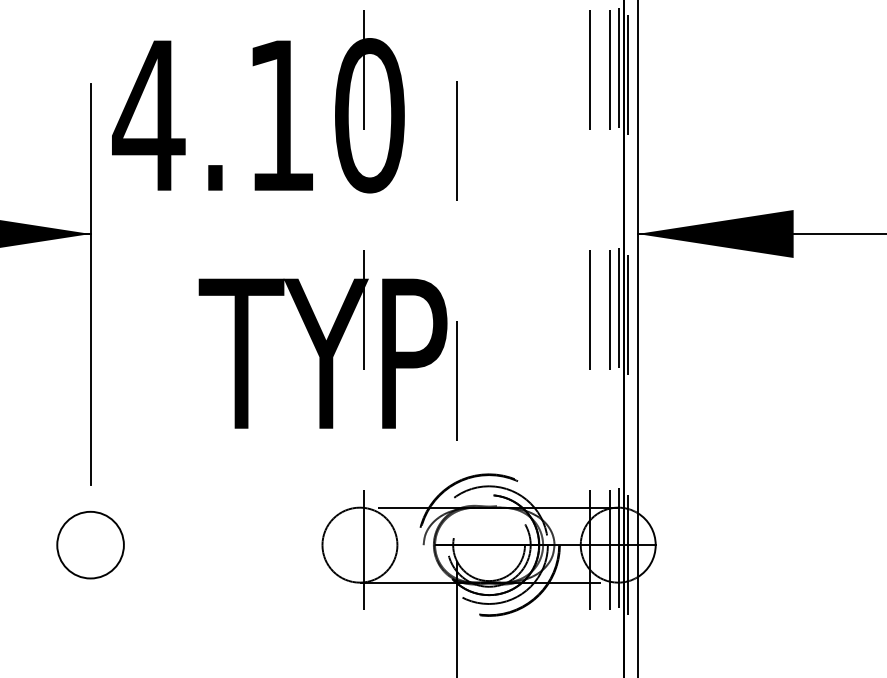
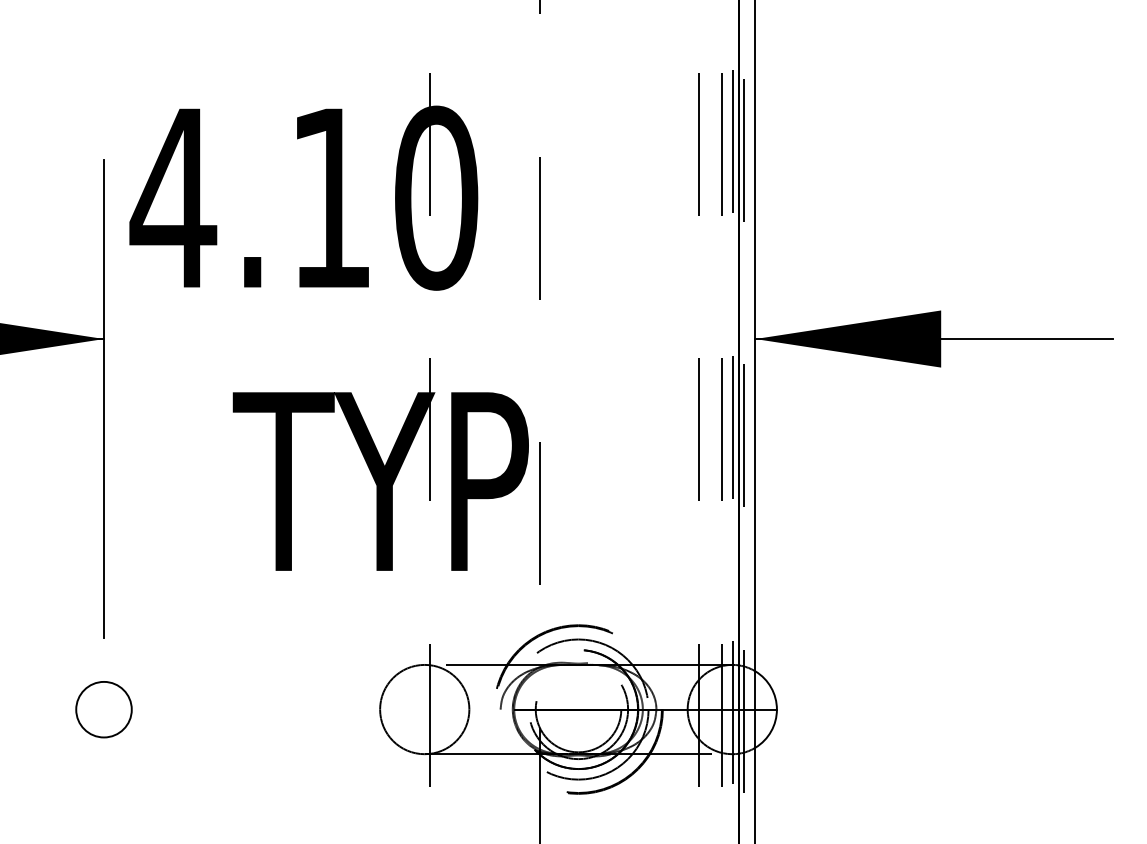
circle: (90, 545) -> (103, 709), size x0.7

